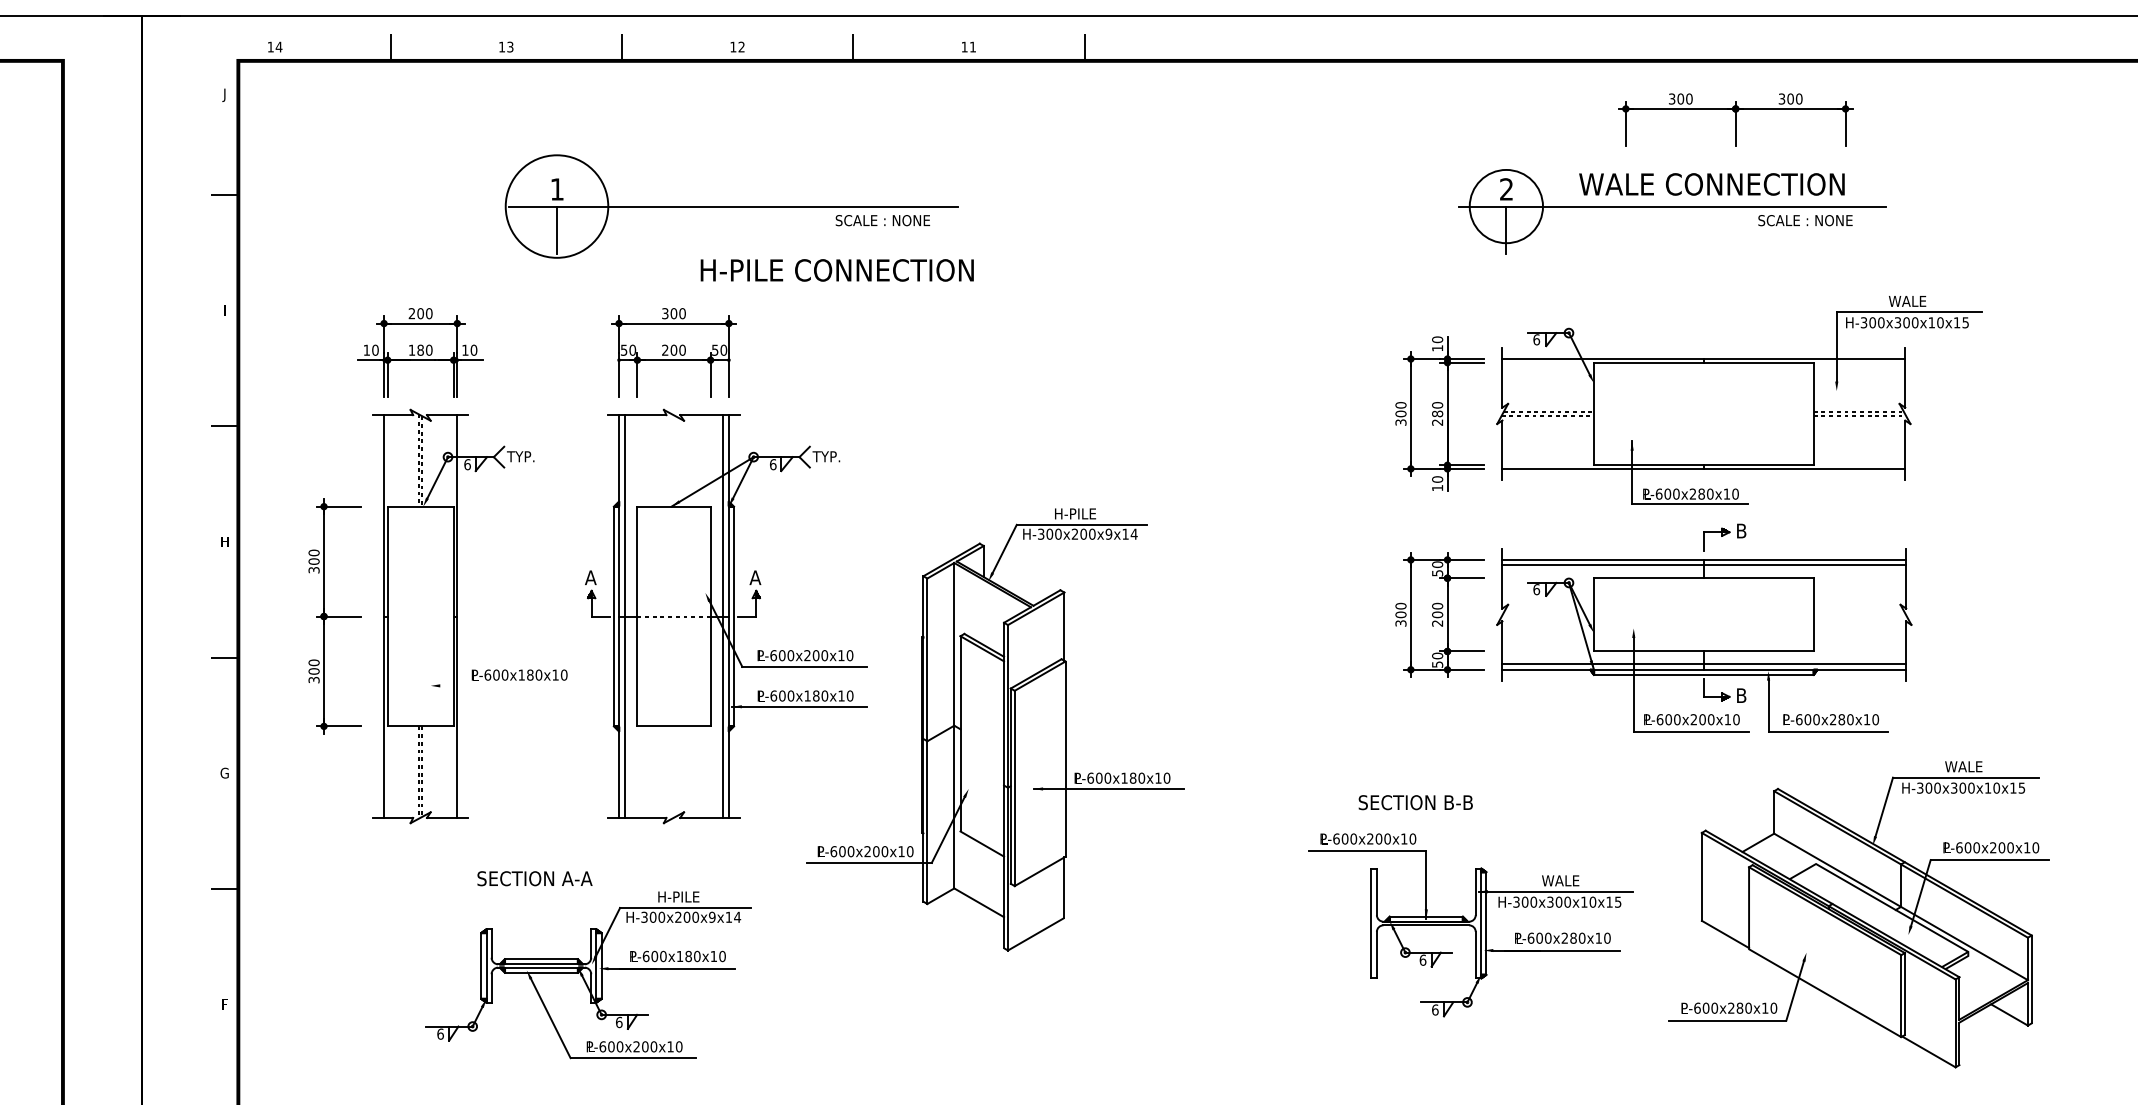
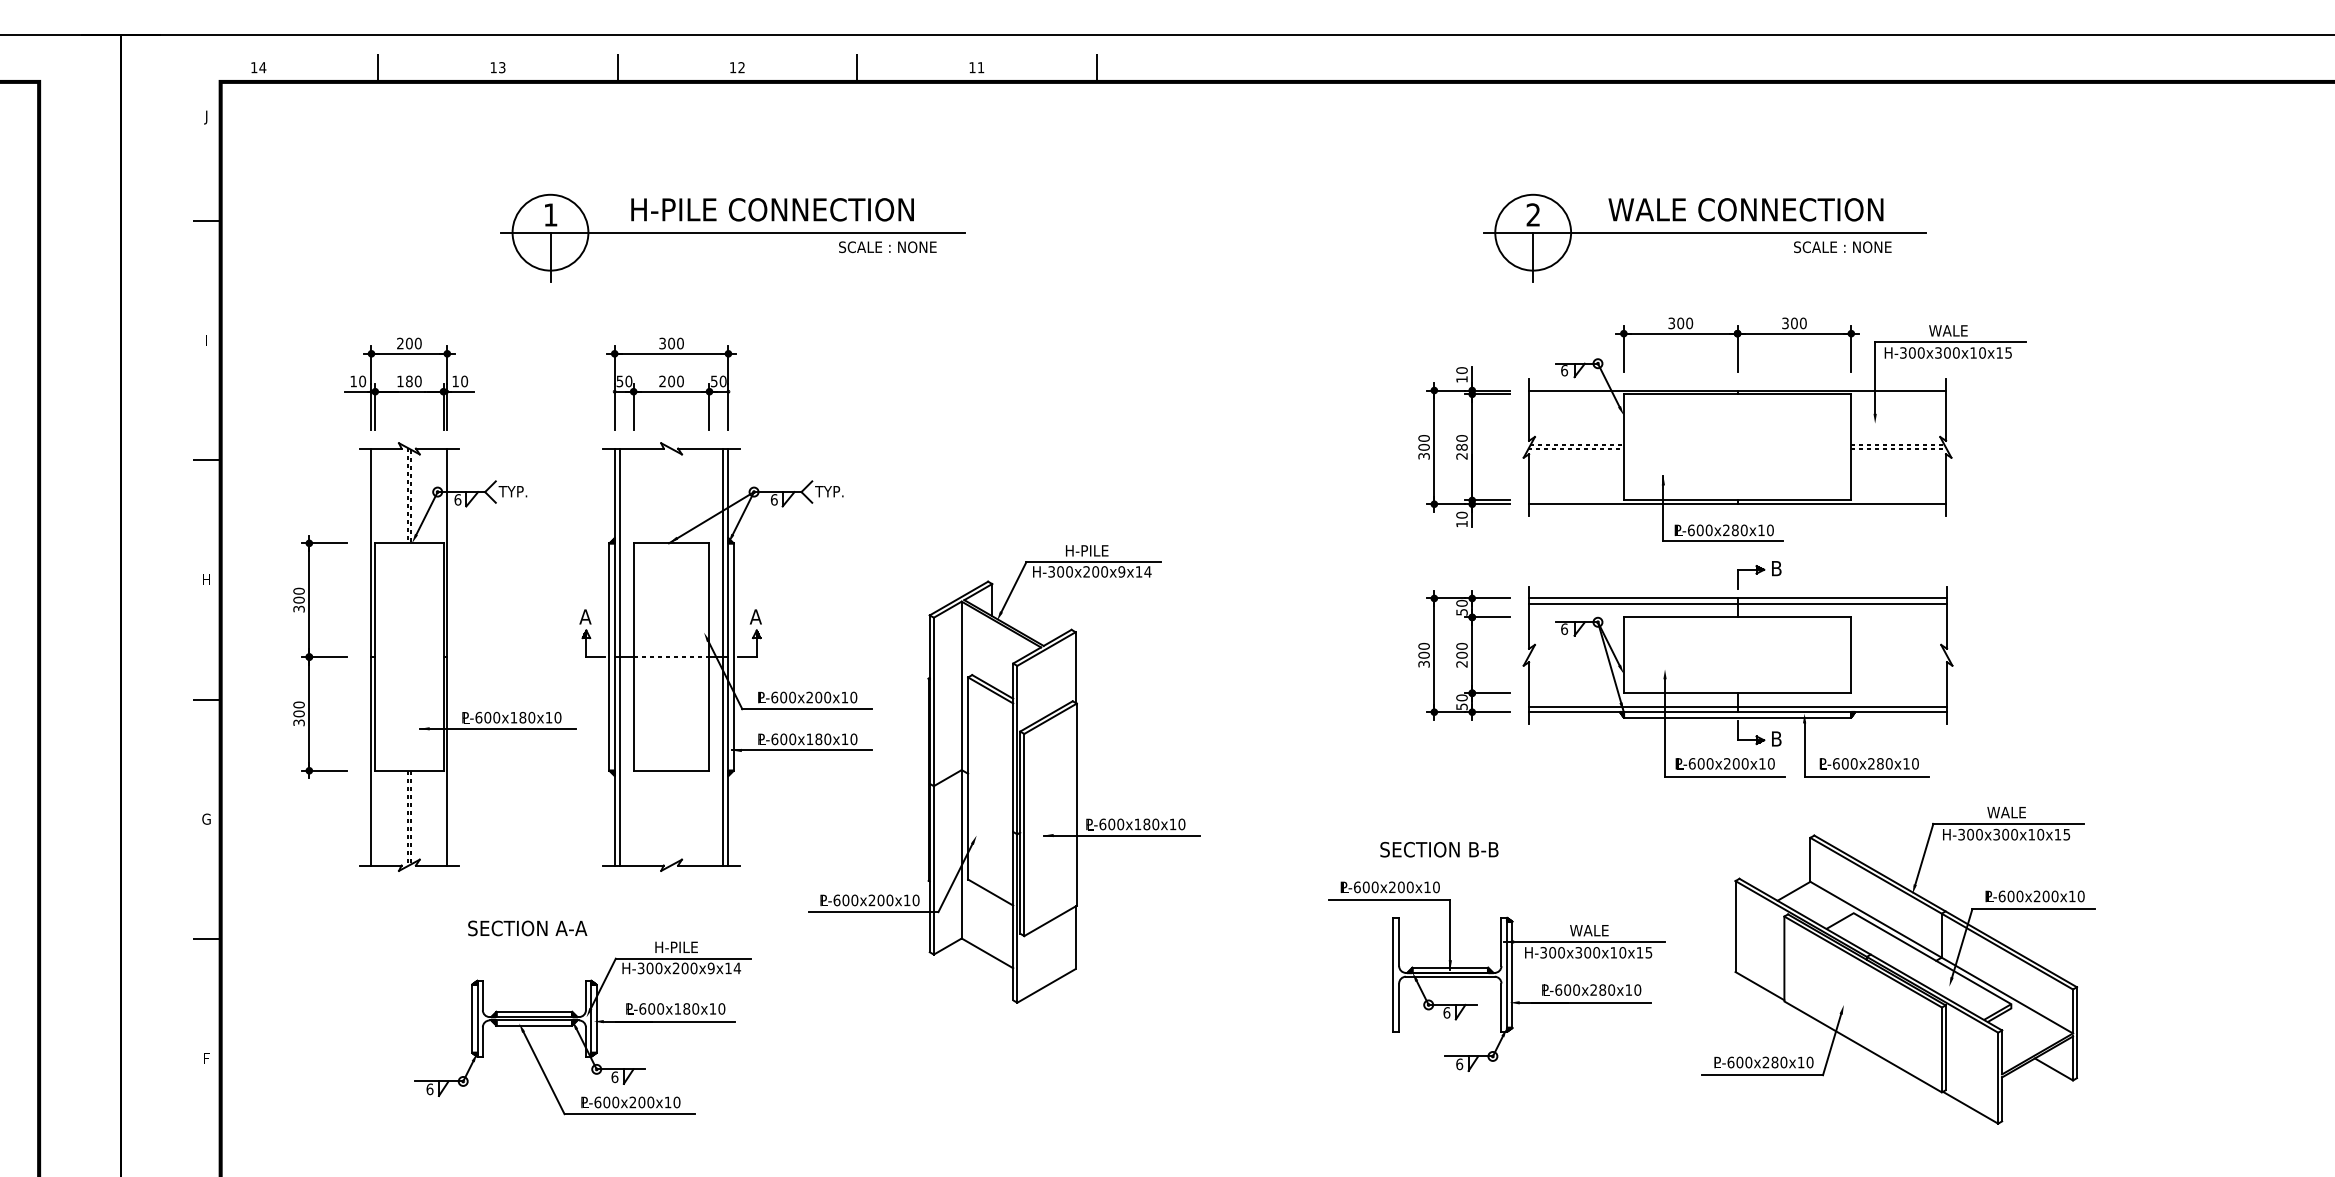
part: (1735, 119) -> (1737, 344), moved
circle: (557, 206) -> (550, 232), size x0.71
text: (837, 270) -> (772, 209), moved
line: (505, 685) -> (497, 728), added

